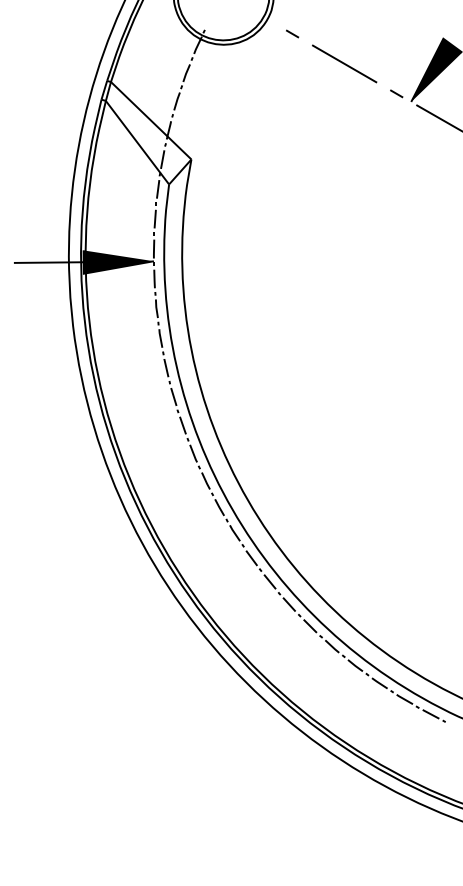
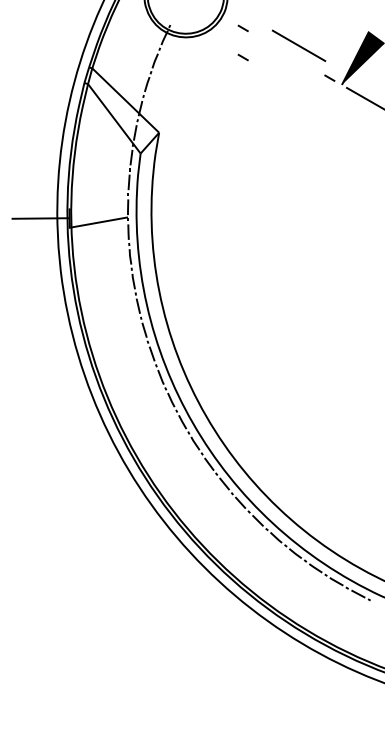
line: (344, 63) -> (298, 45), moved
line: (292, 68) -> (243, 57), added
fill: (118, 261) -> (98, 217), removed

